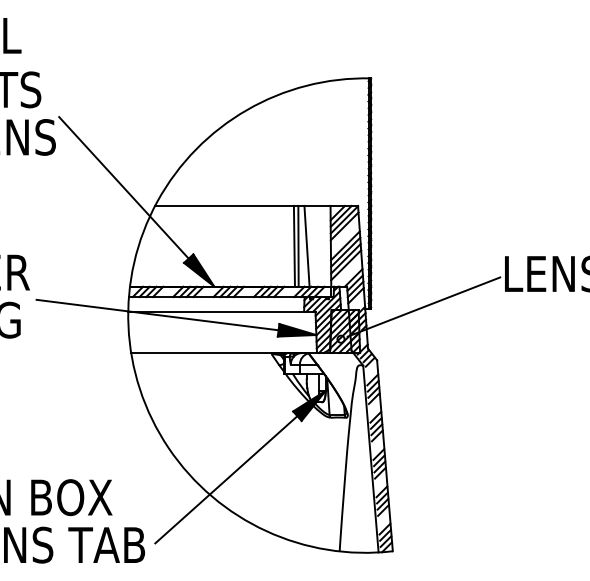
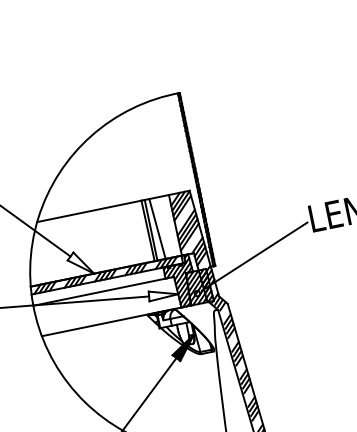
fill: (199, 270) -> (80, 263), removed
fill: (296, 330) -> (162, 293), removed

